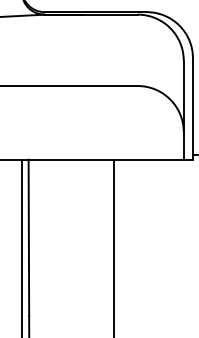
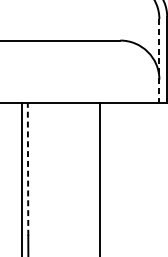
line: (183, 110) -> (159, 61), solid -> dashed
line: (28, 237) -> (27, 169), solid -> dashed

